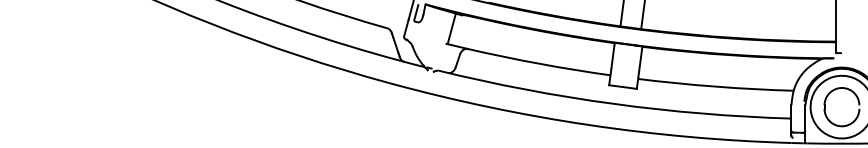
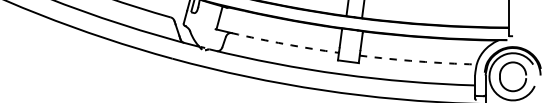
arc: (538, 63) -> (284, 44), solid -> dashed
arc: (715, 86) -> (417, 61), solid -> dashed

